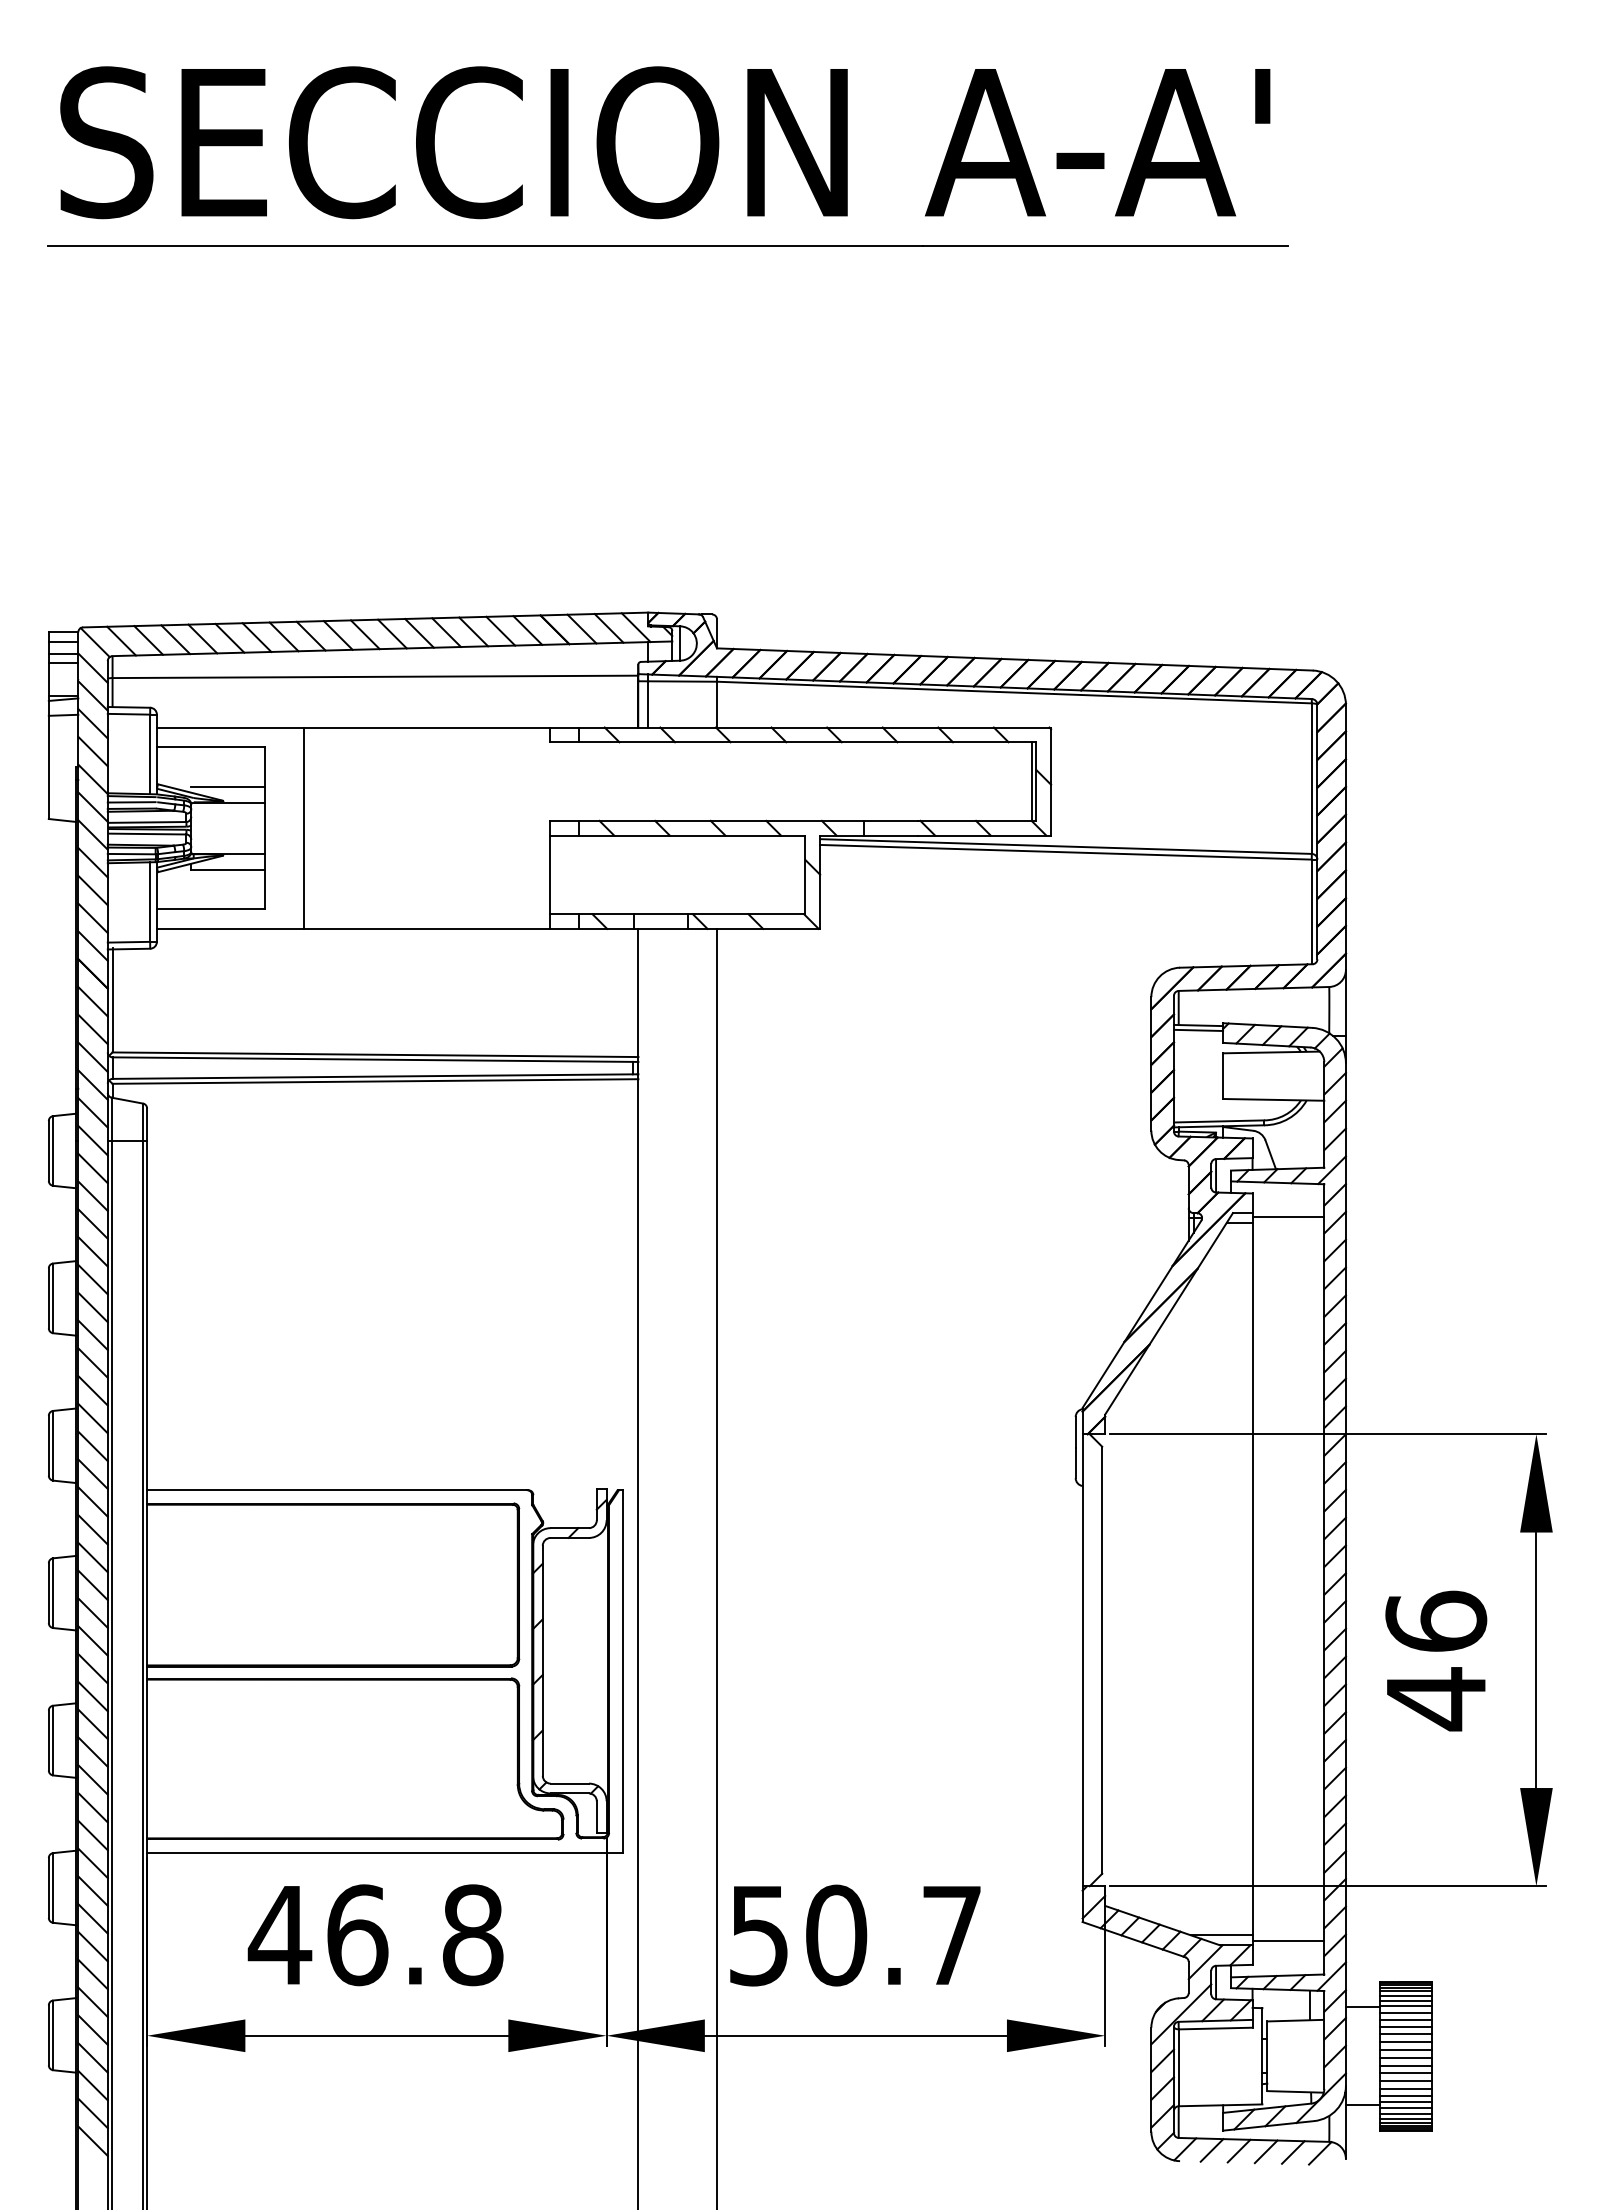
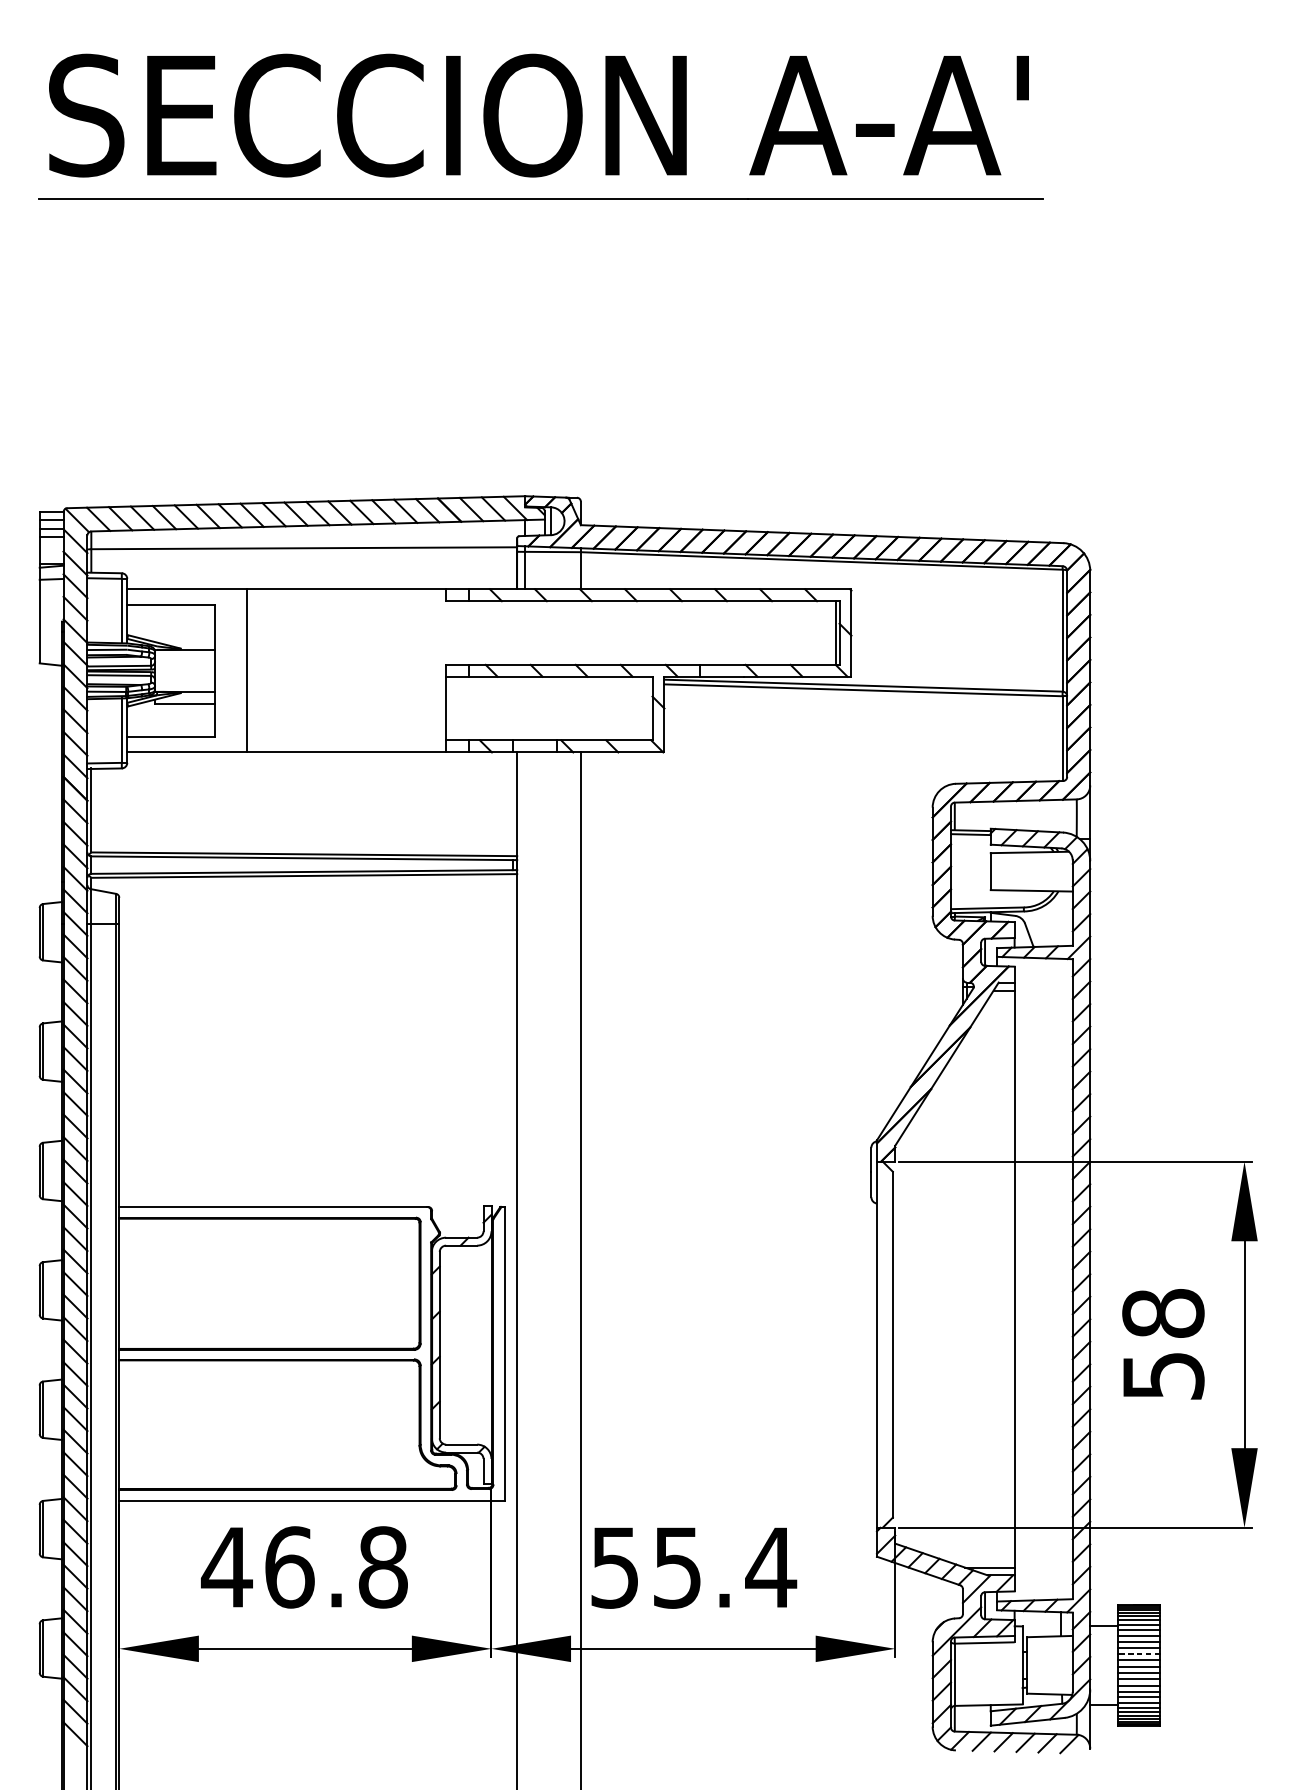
line: (228, 786) -> (185, 637), removed
line: (1288, 1217) -> (1043, 986), removed
text: (1436, 1660) -> (1163, 1344), 46 -> 58
text: (894, 1935) -> (724, 1567), 50.7 -> 55.4
line: (1288, 1941) -> (1043, 1572), removed
line: (1405, 2042) -> (1138, 1654), solid -> dashed

